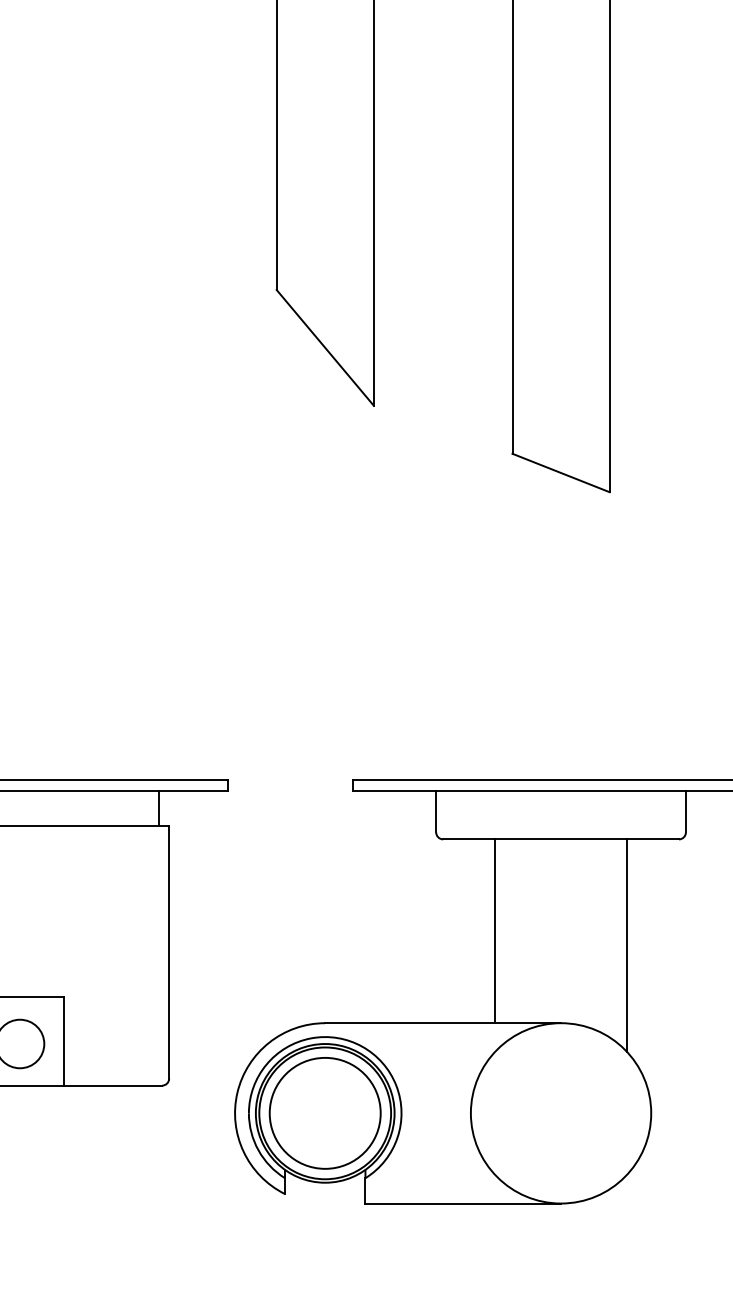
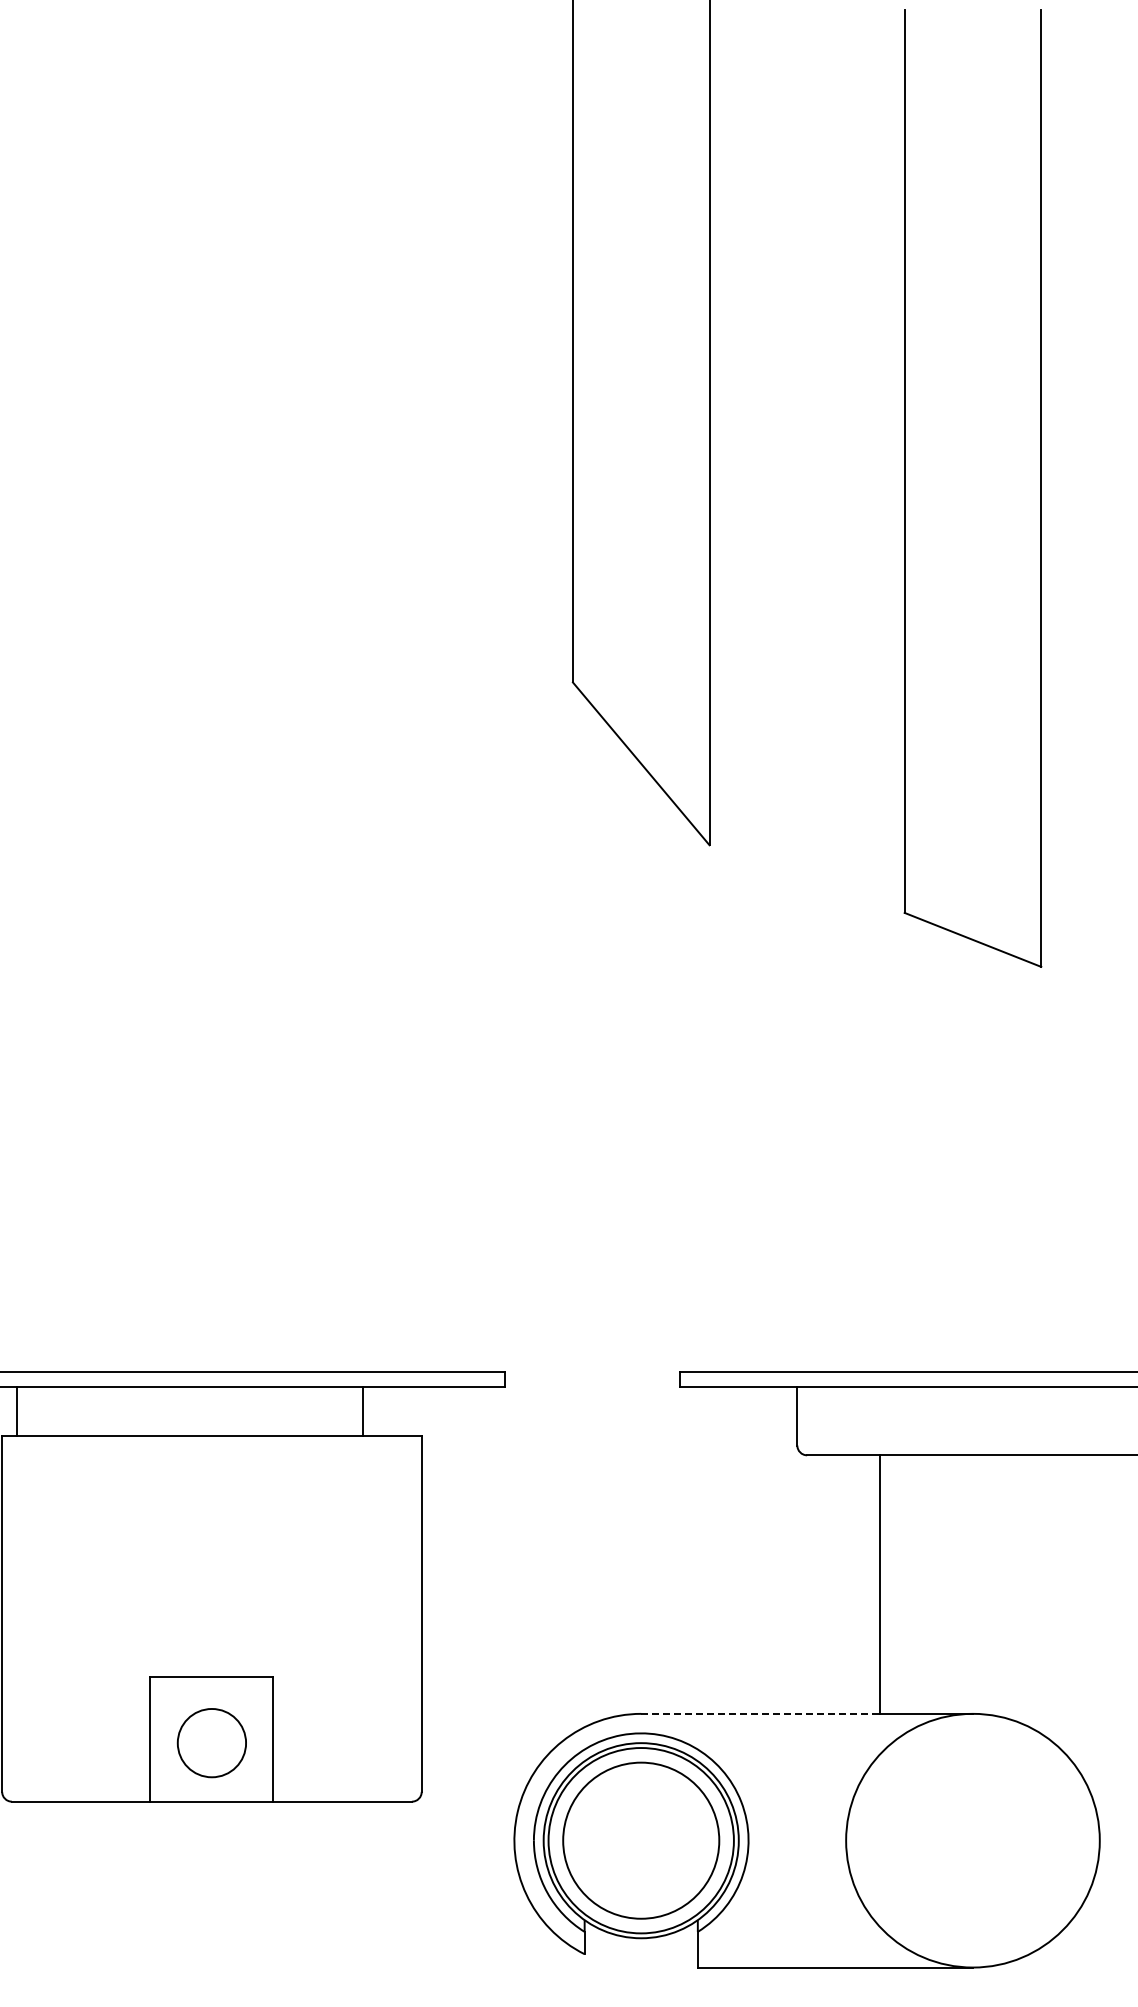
line: (159, 808) -> (363, 1411), moved
line: (626, 945) -> (1065, 1604), removed
line: (410, 1022) -> (760, 1713), solid -> dashed

